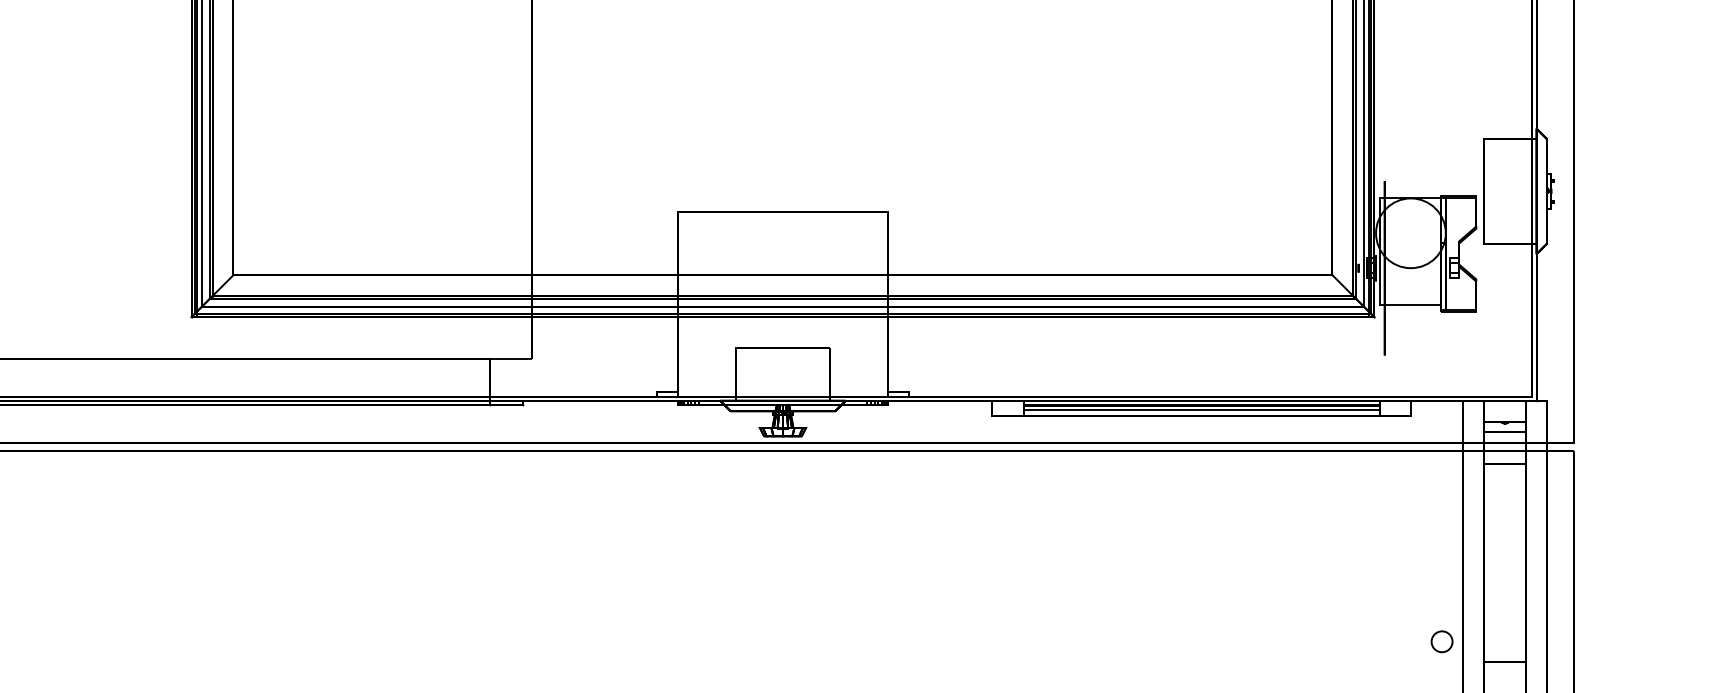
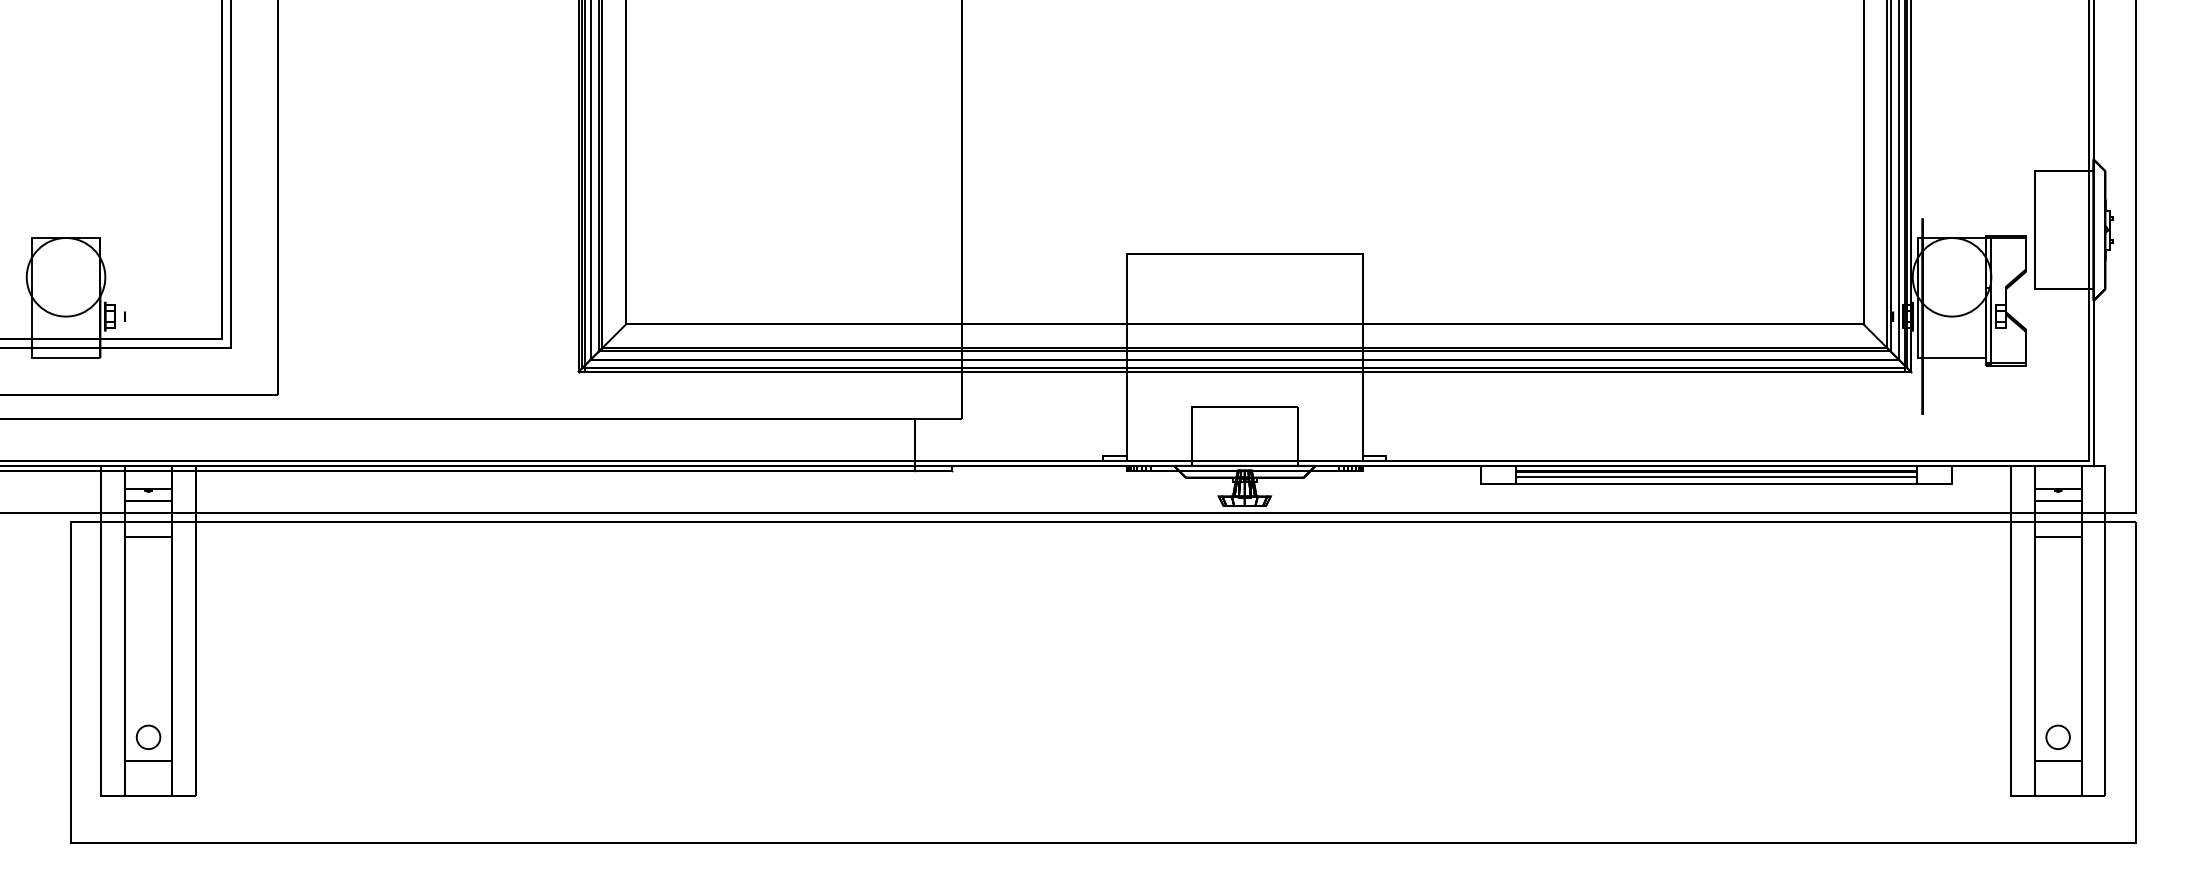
circle: (1441, 641) -> (2057, 736), moved

